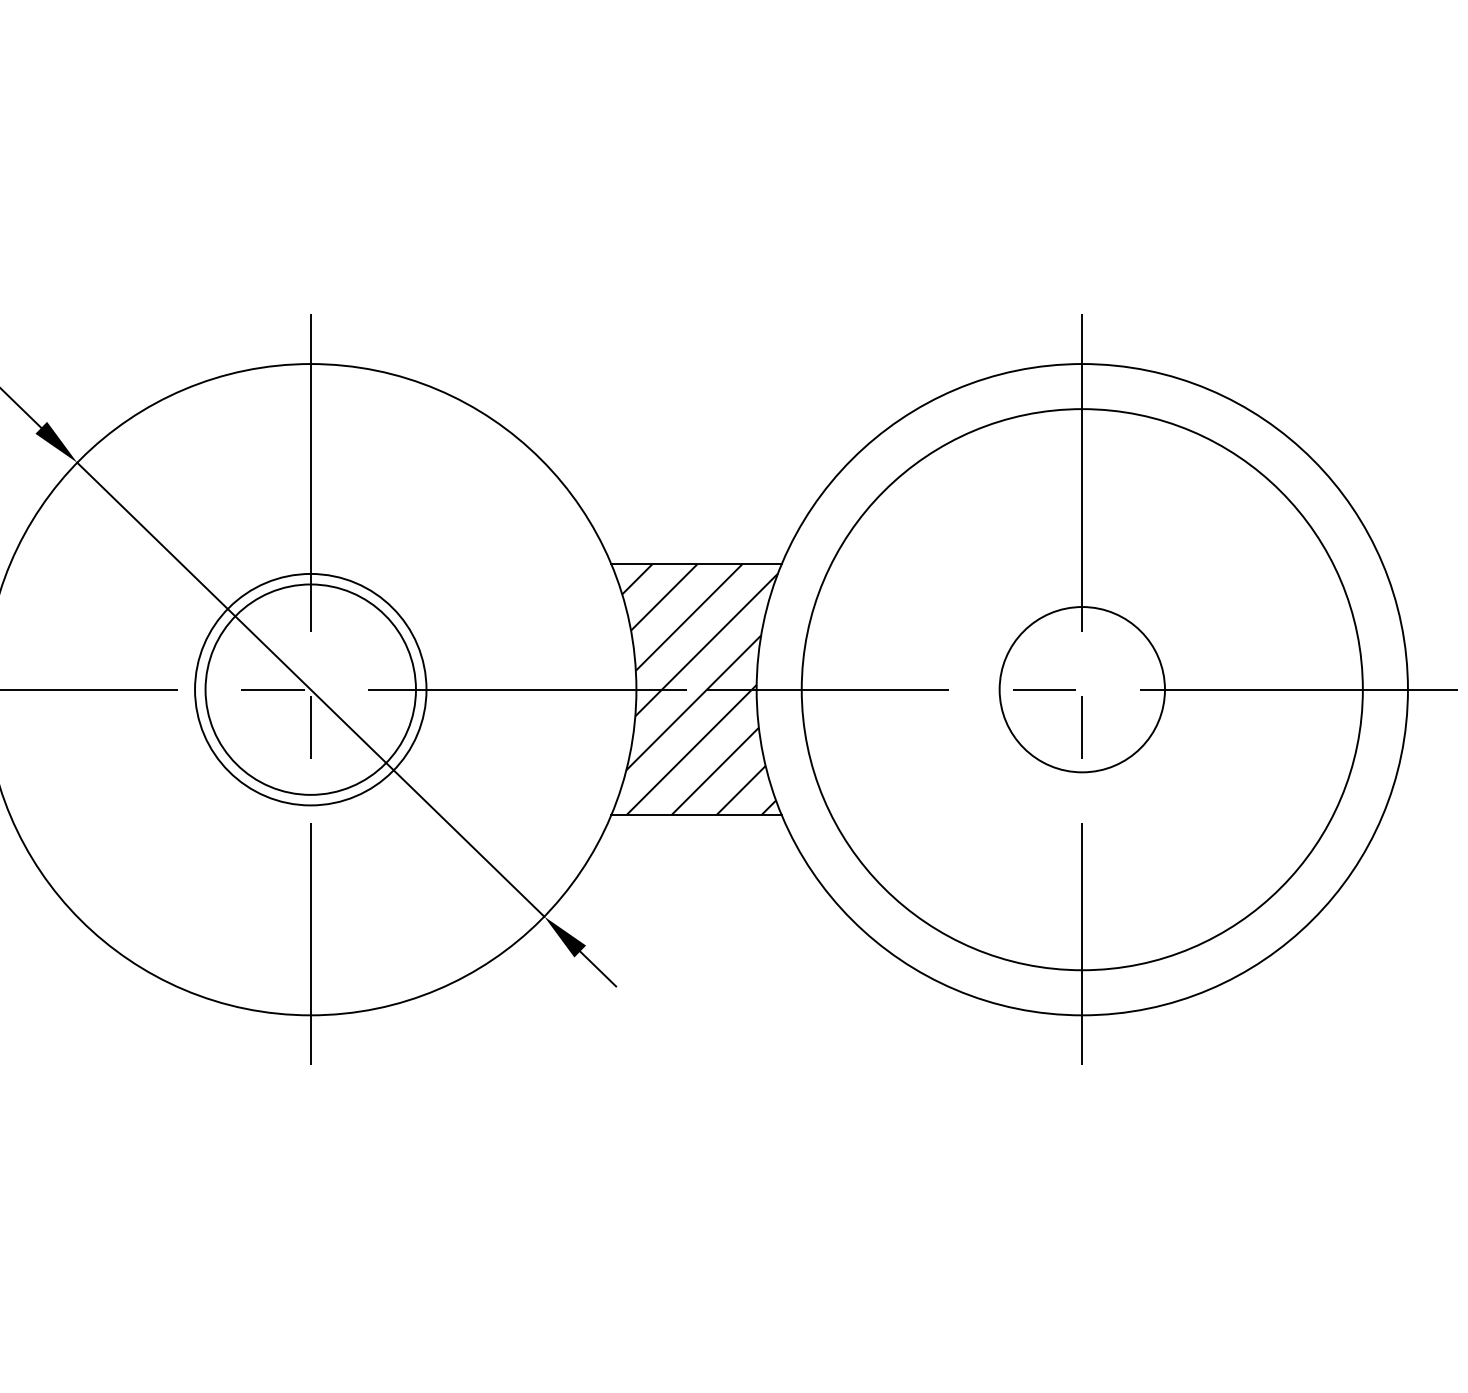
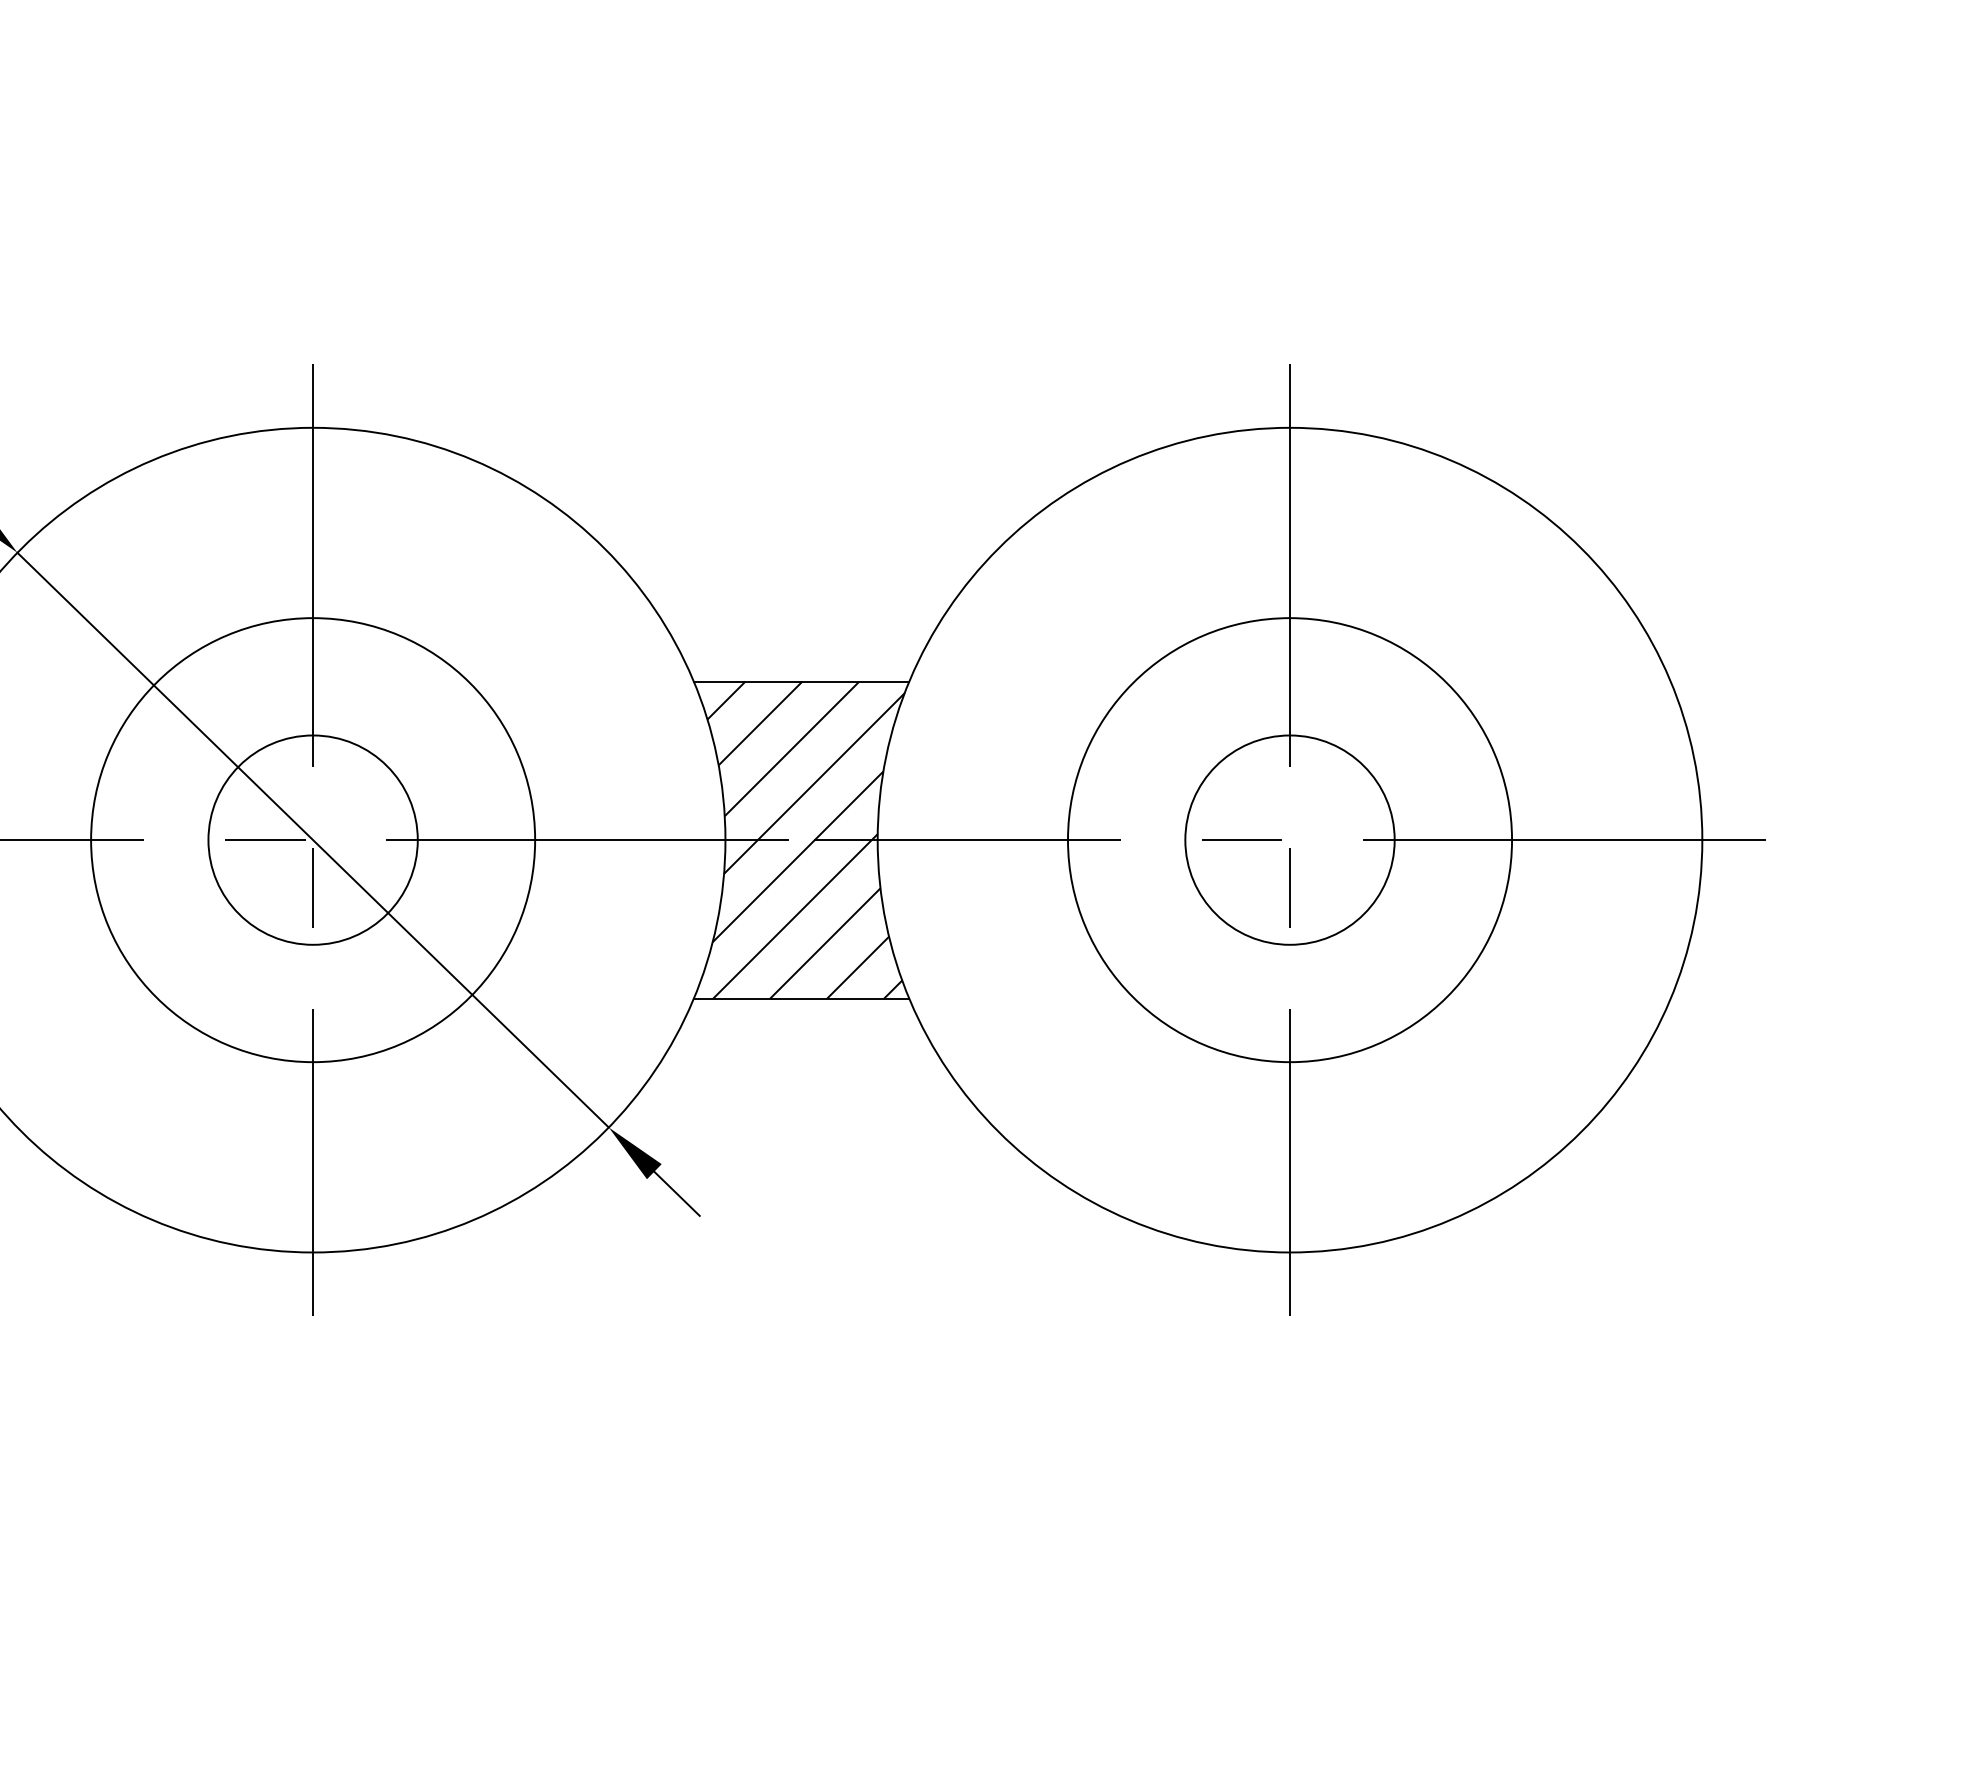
circle: (310, 689) -> (312, 839), size x0.71
circle: (311, 689) -> (313, 840), size x1.67
circle: (1081, 689) -> (1289, 840), size x0.62

